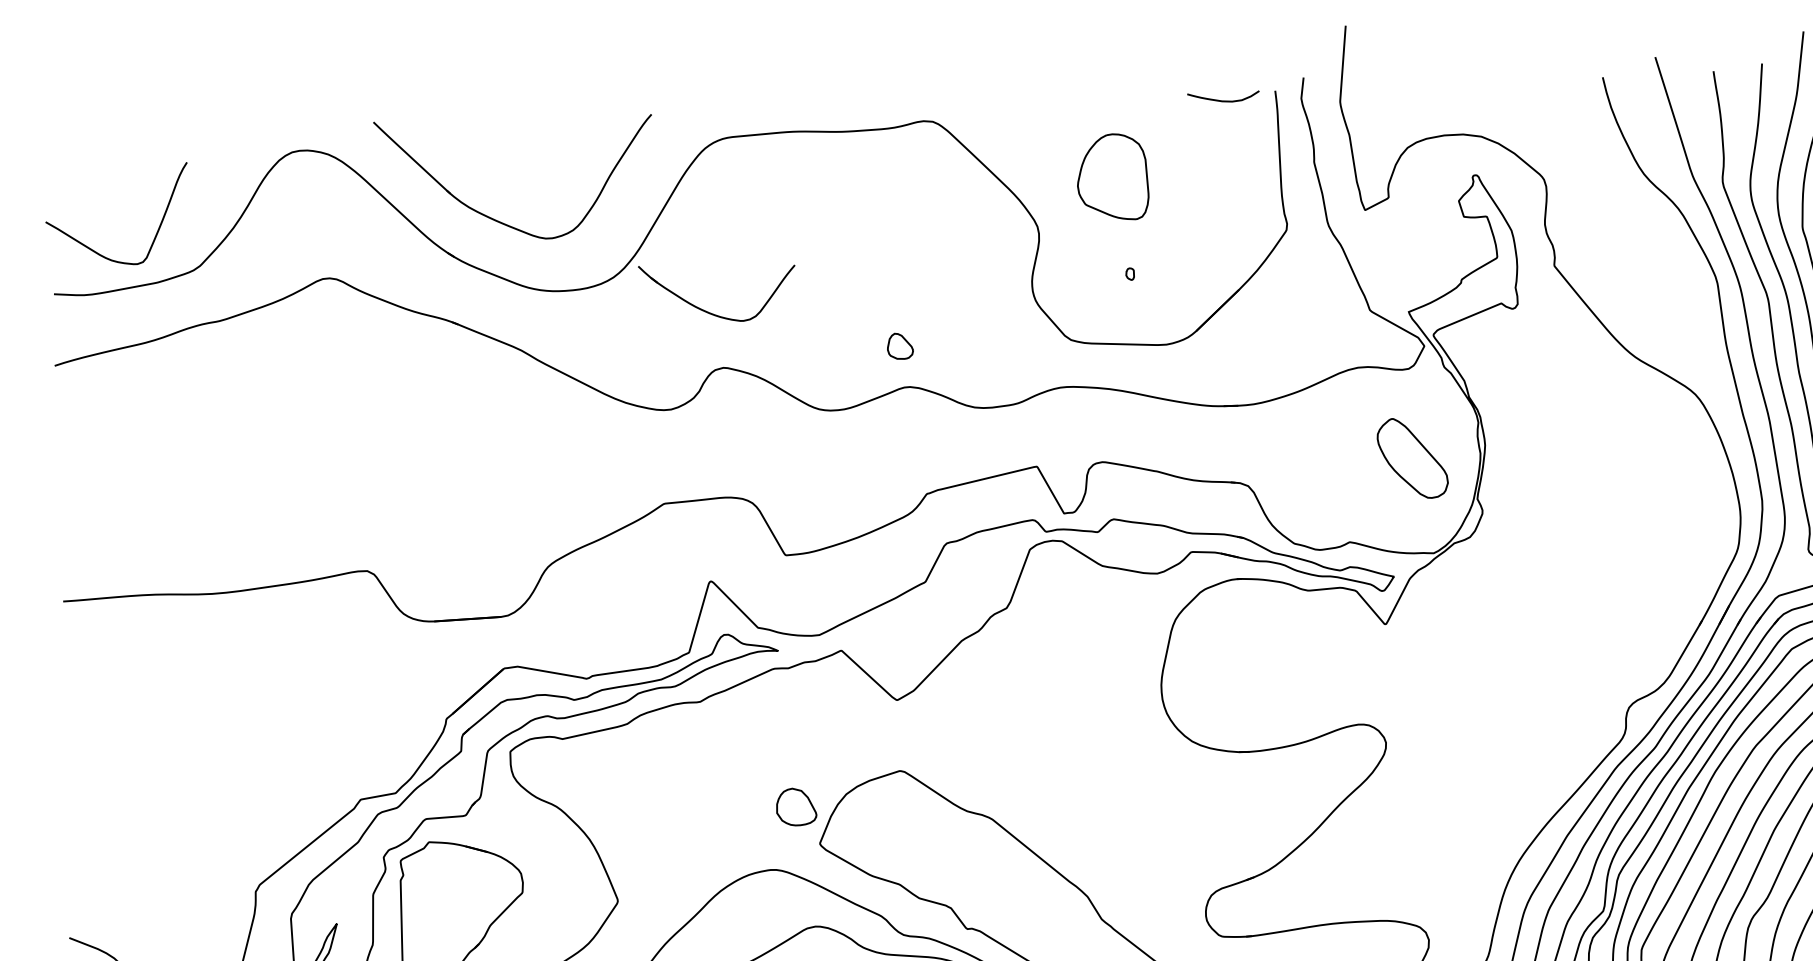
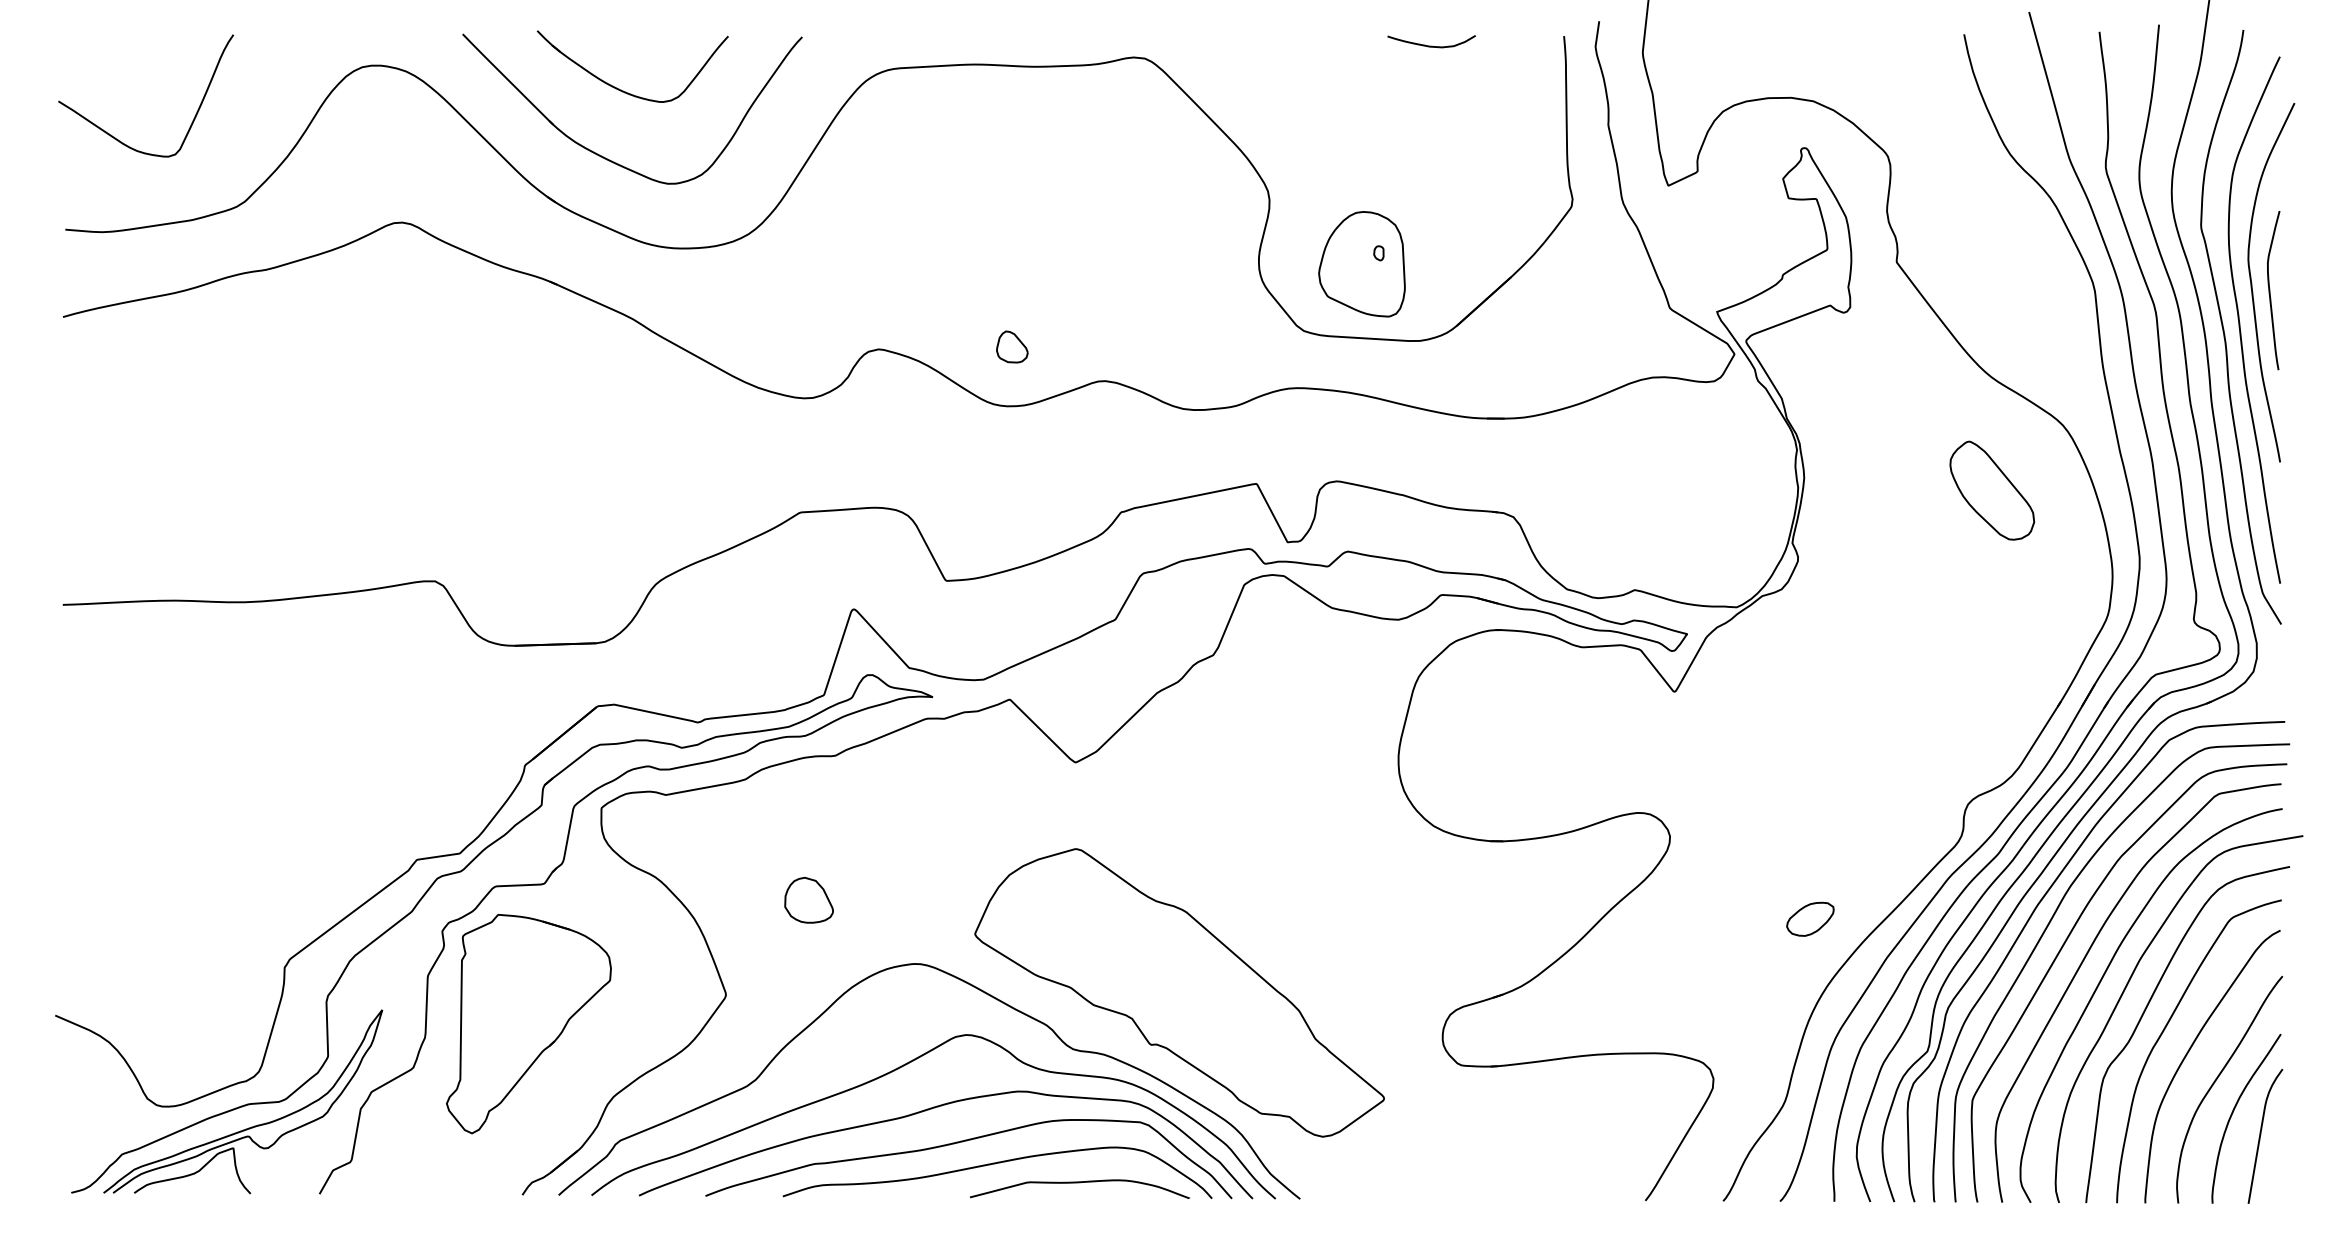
curve: (1223, 100) -> (1431, 45), moved
part: (1112, 177) -> (1361, 264), moved
curve: (97, 252) -> (120, 140), moved
part: (709, 311) -> (621, 89), moved
part: (900, 345) -> (1012, 346), moved
part: (1412, 458) -> (1992, 490), moved
part: (1503, 805) -> (1810, 918), added
part: (796, 806) -> (808, 899), moved

